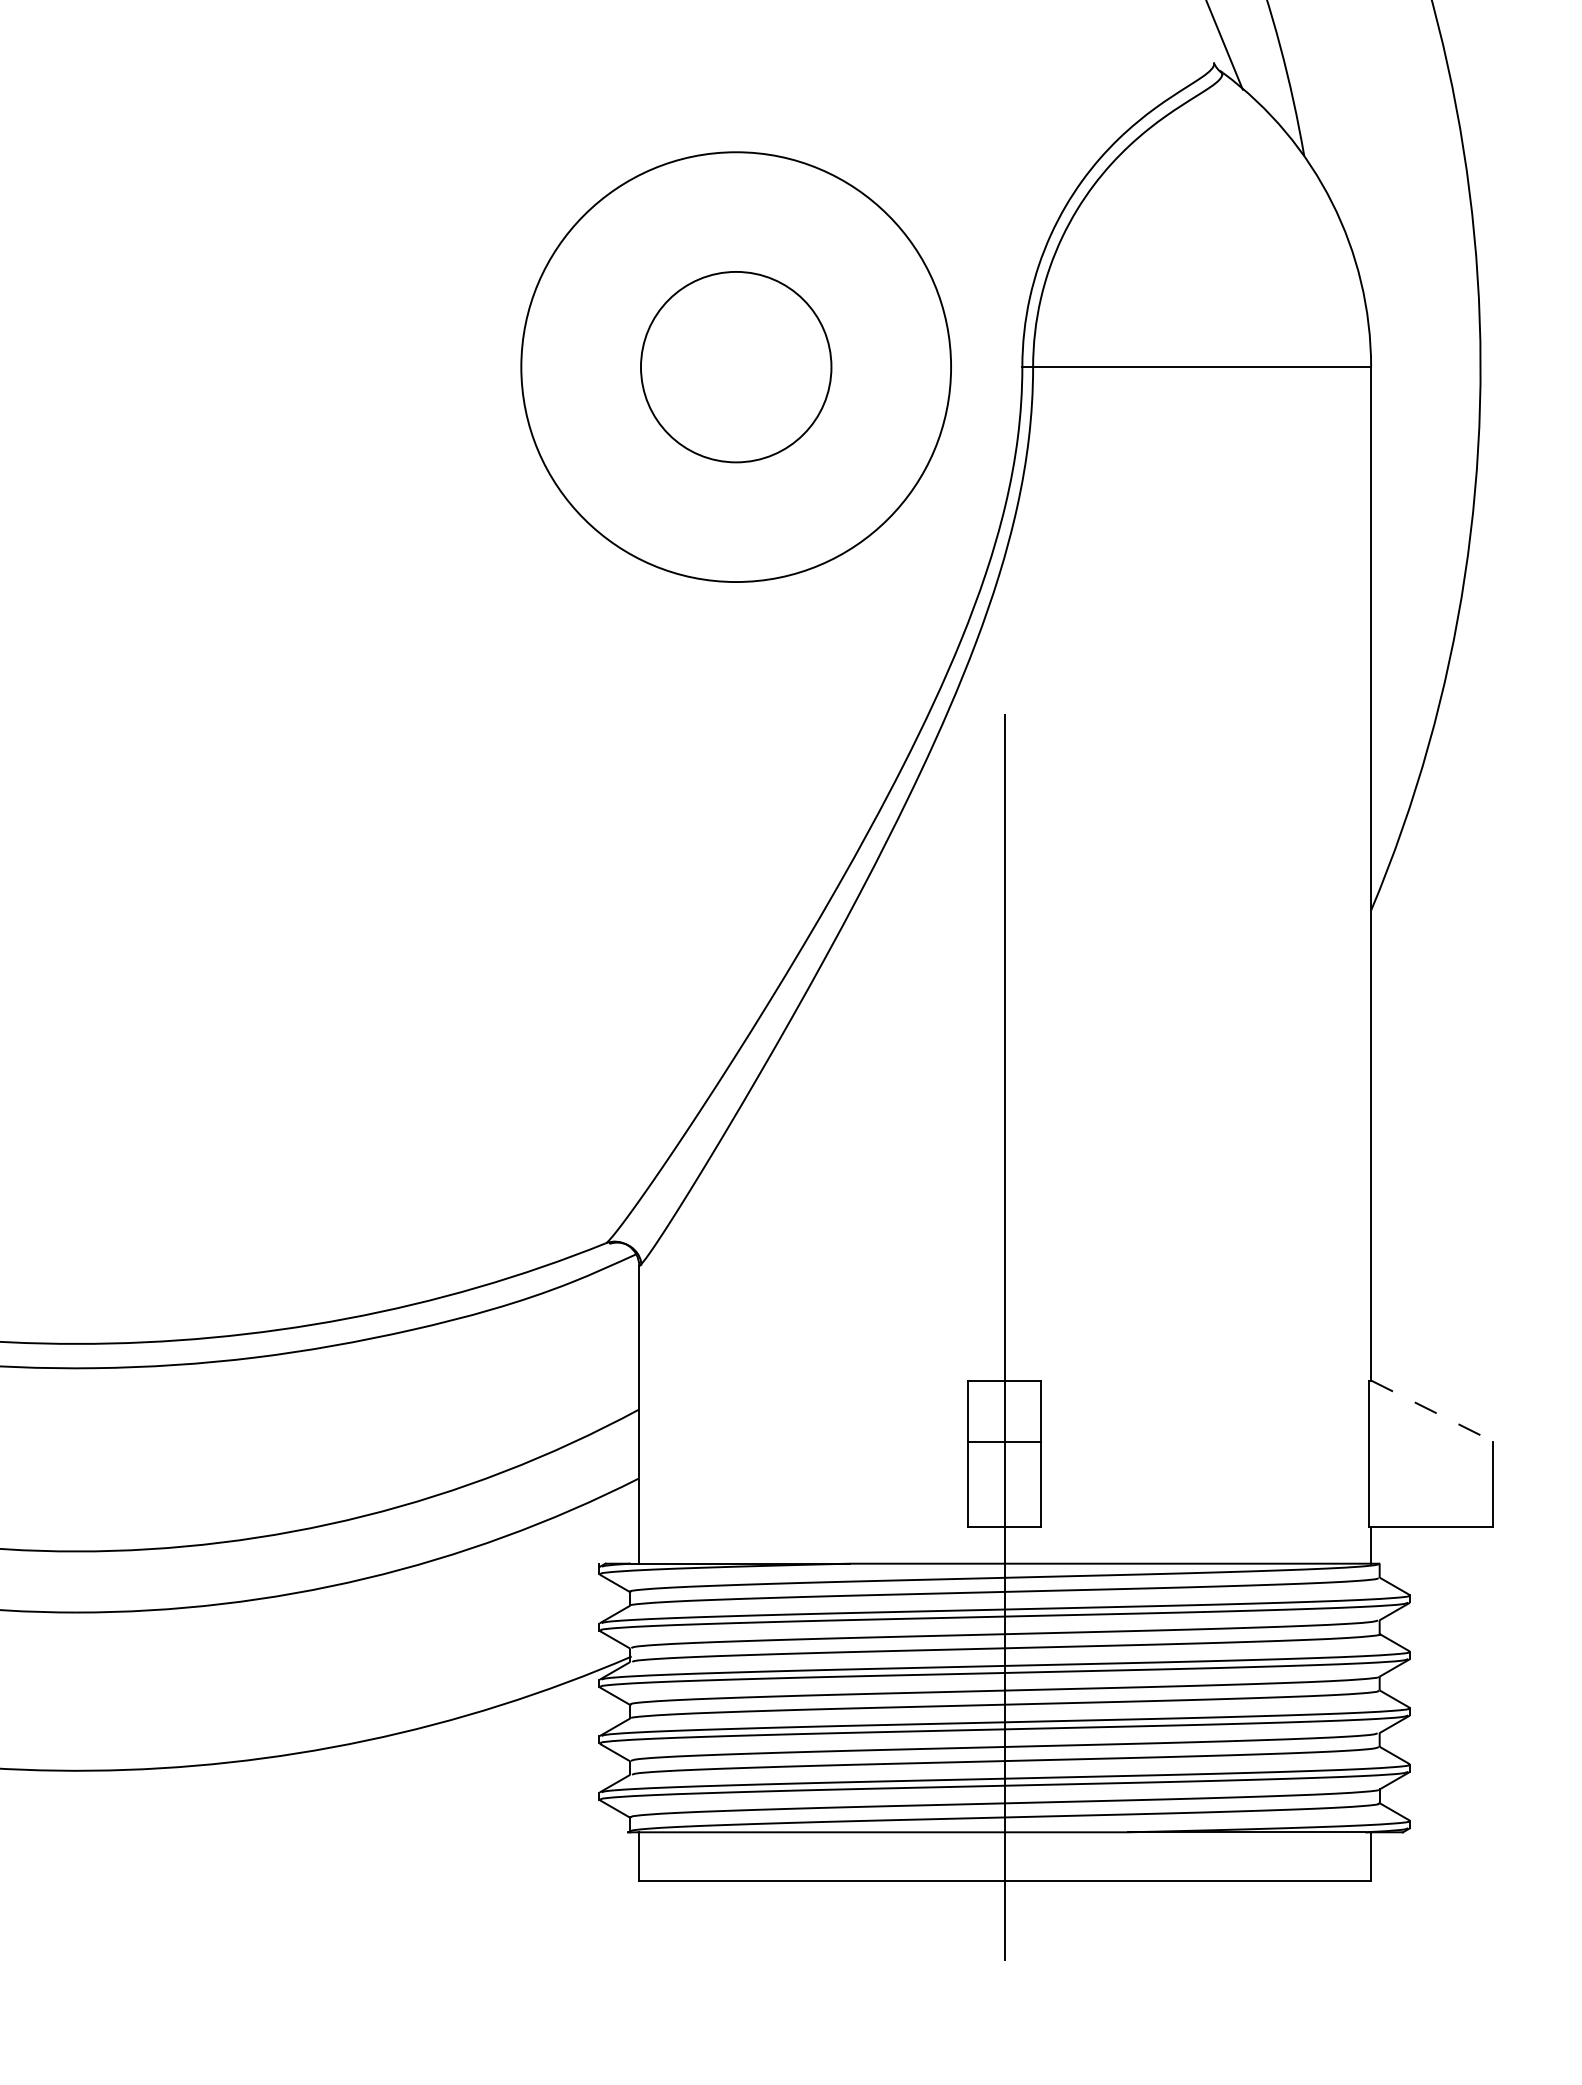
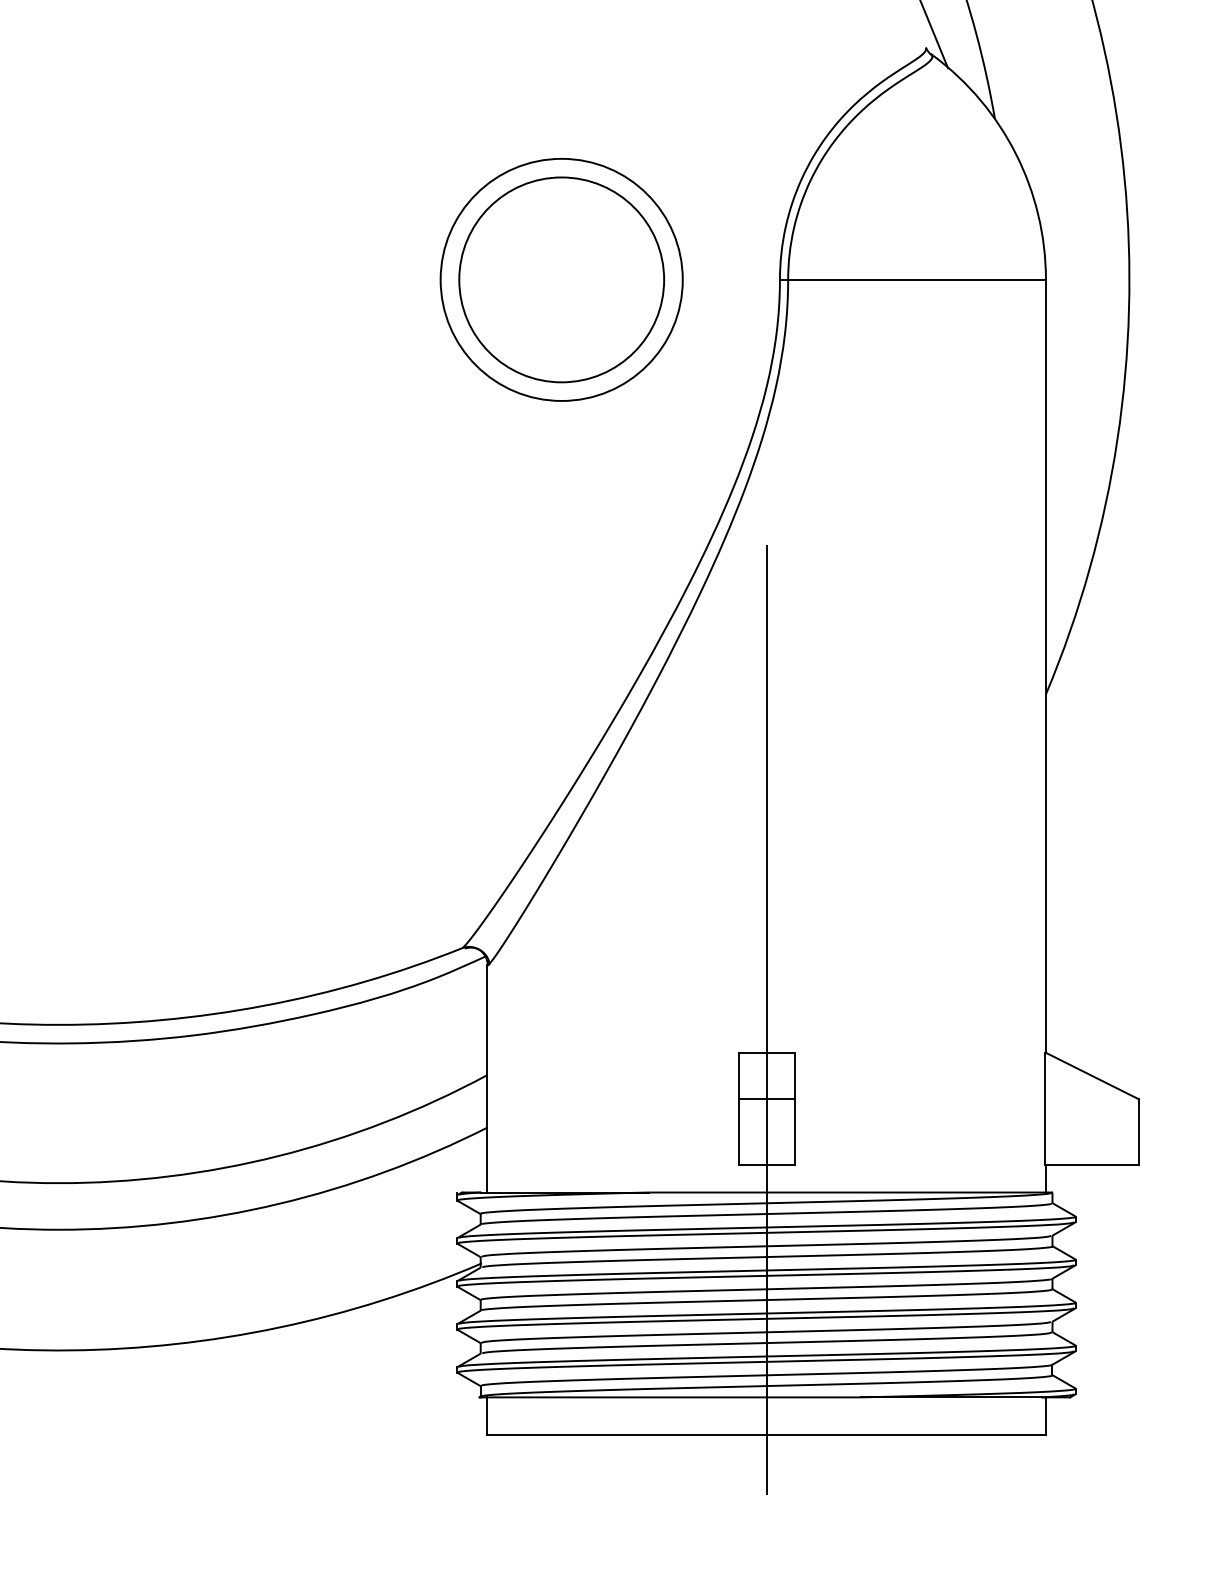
circle: (735, 366) -> (561, 279), size x0.62
circle: (735, 366) -> (561, 279), size x1.67
line: (1432, 1411) -> (1092, 1076), dashed -> solid

